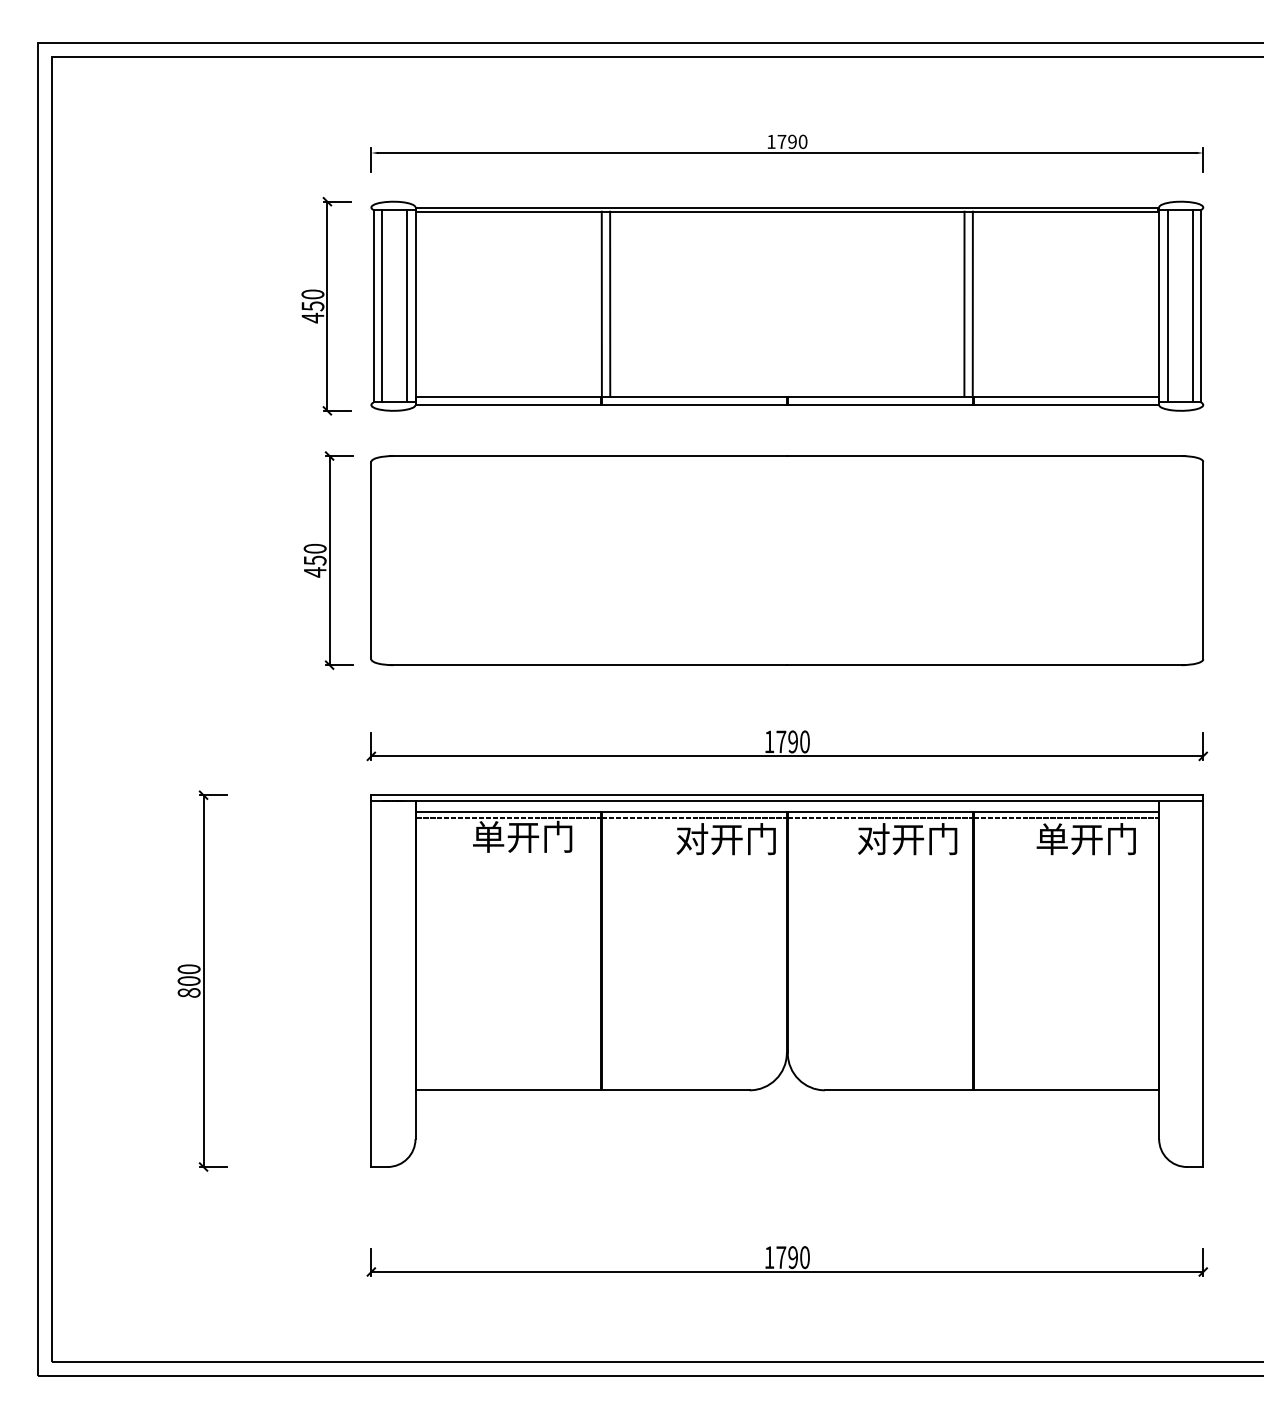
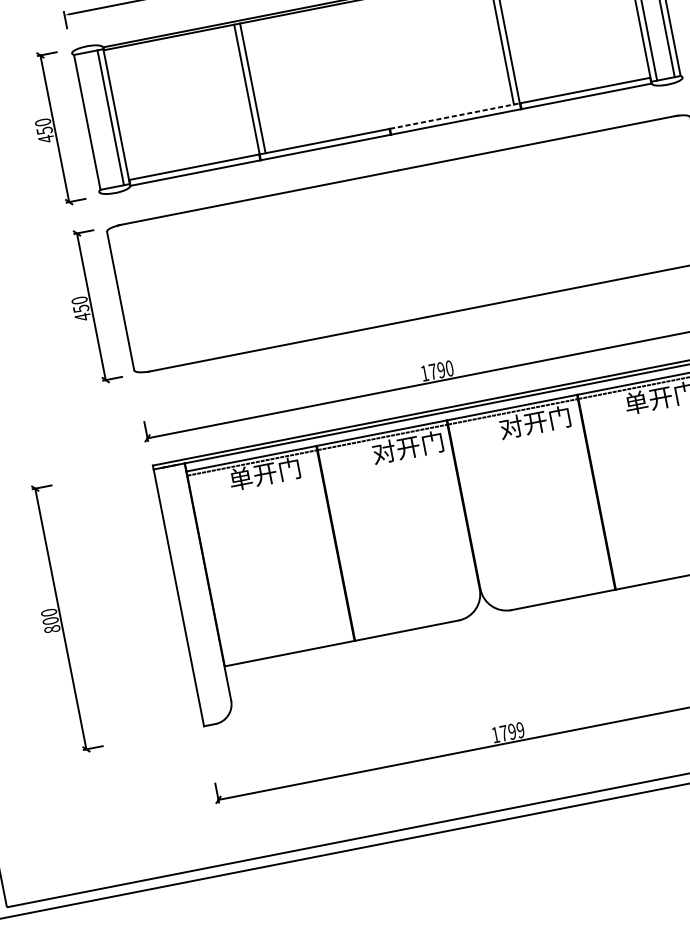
line: (382, 306) -> (93, 121), removed
line: (880, 396) -> (455, 115), solid -> dashed
text: (804, 1257) -> (520, 730), 1790 -> 1799

